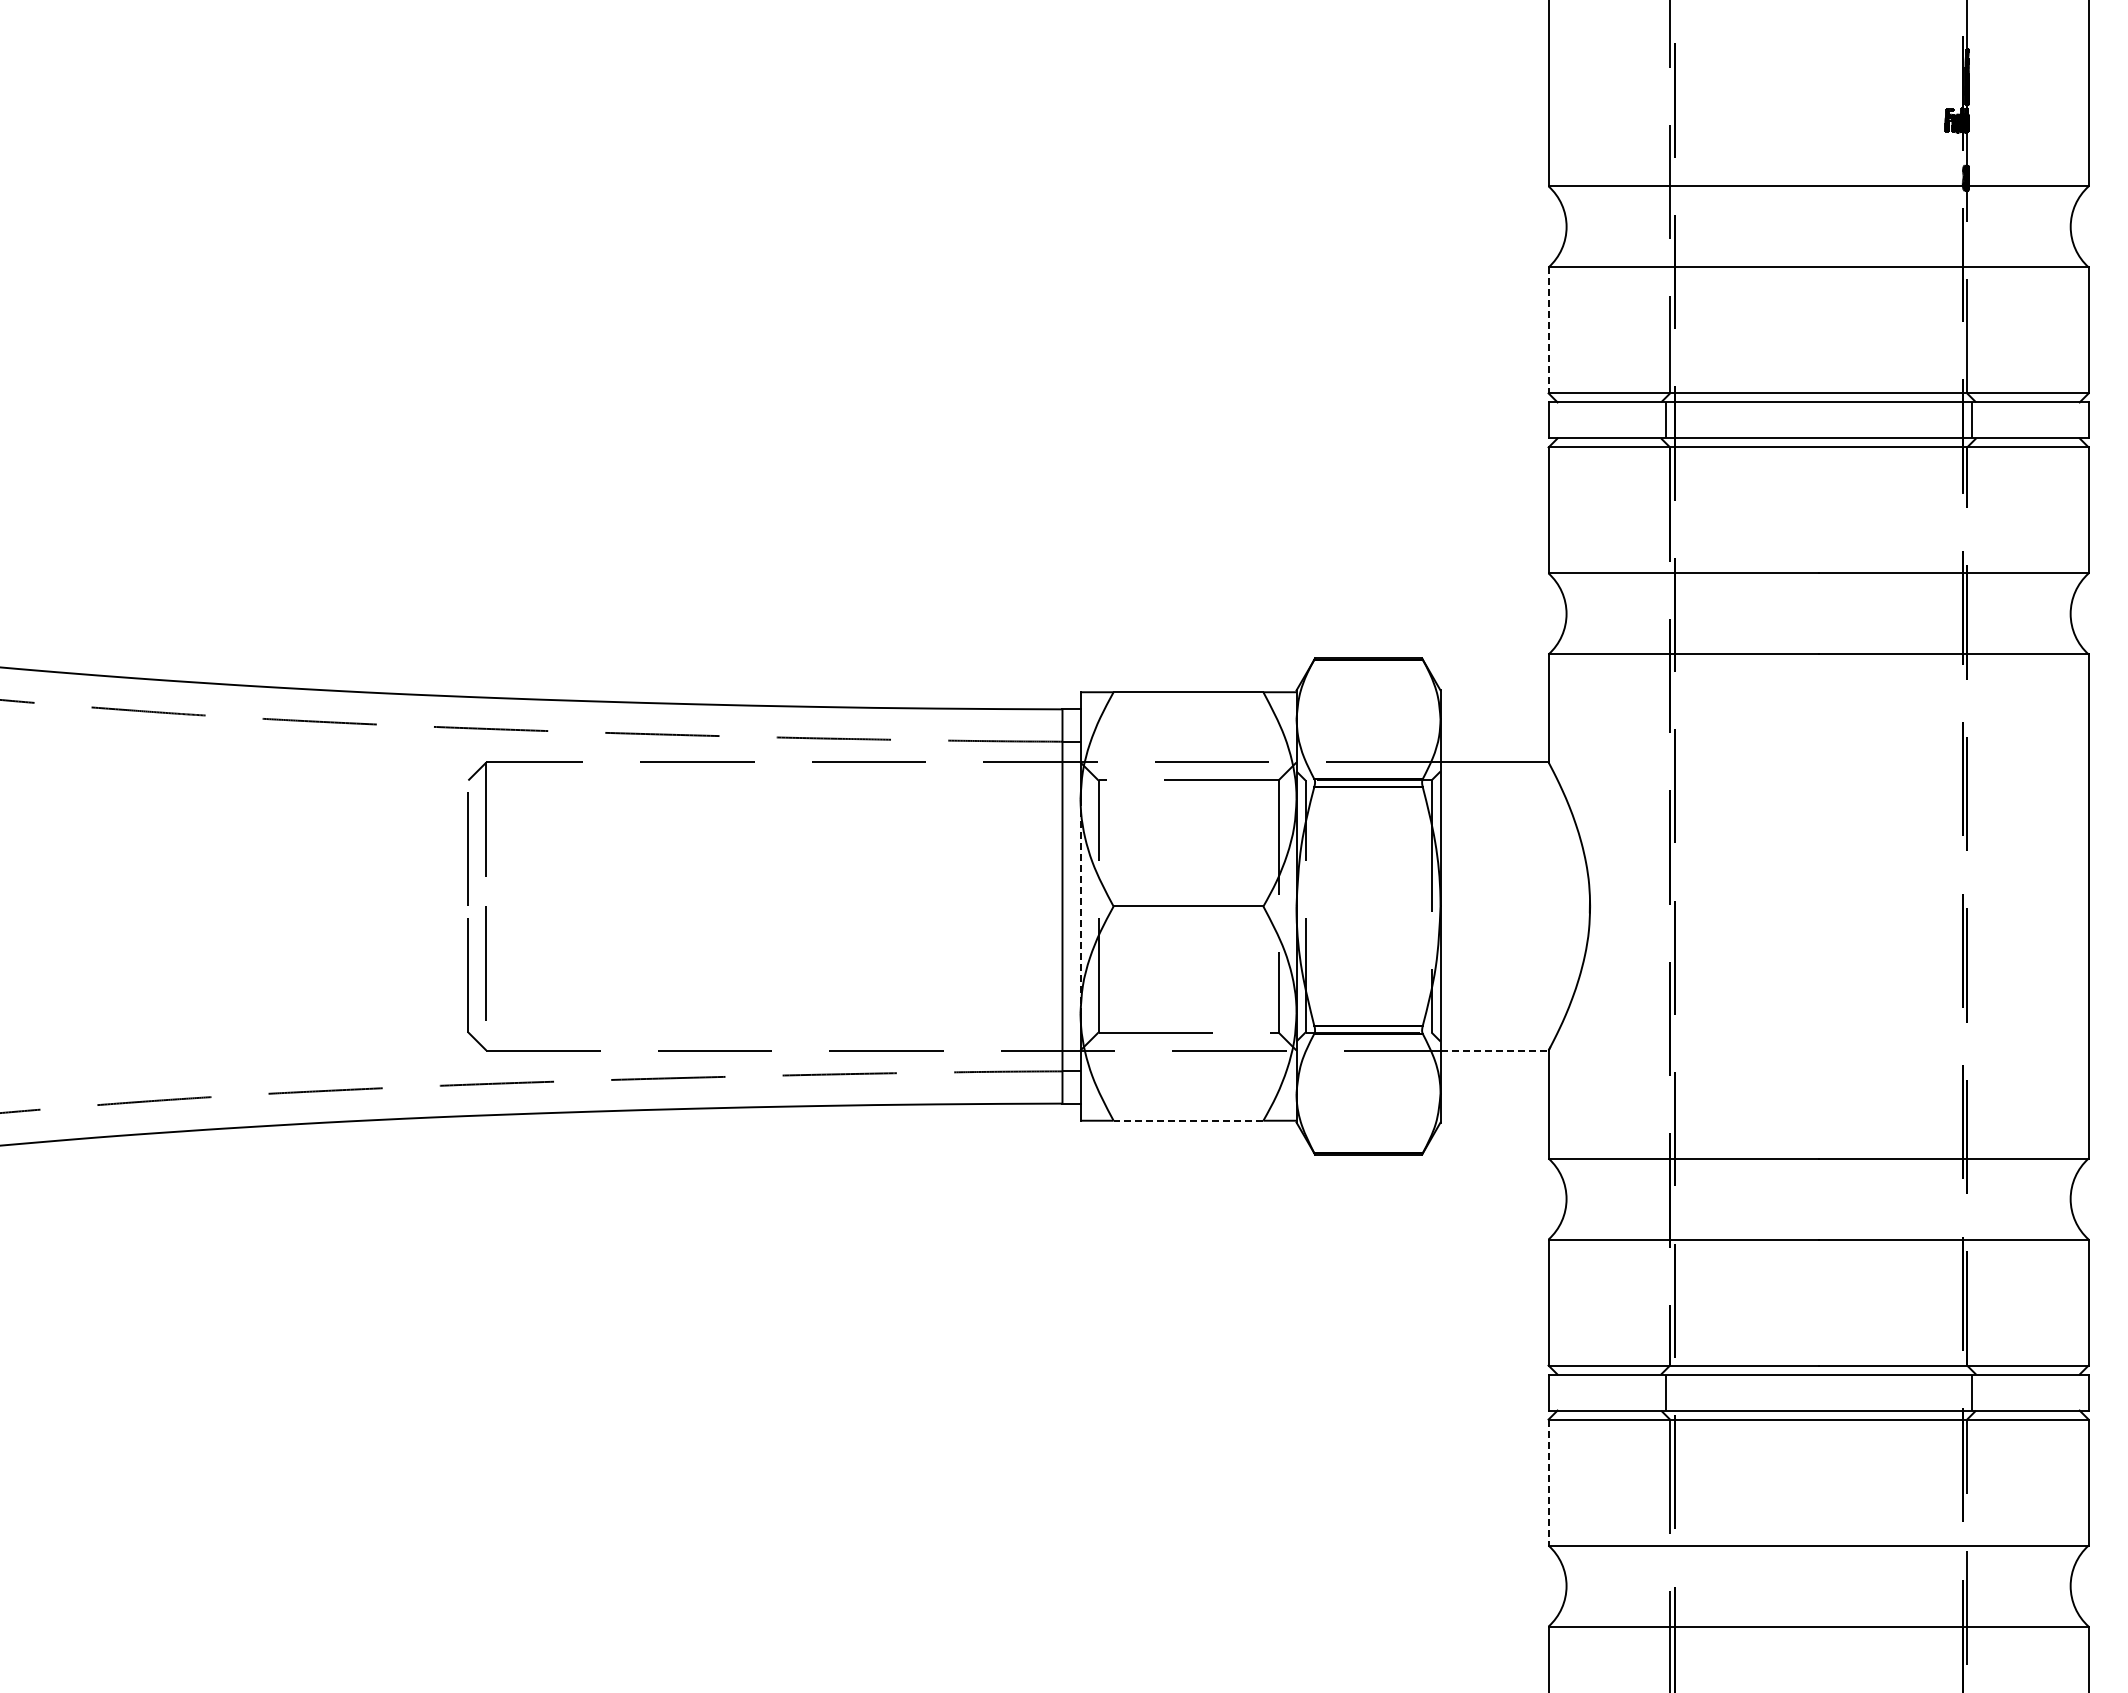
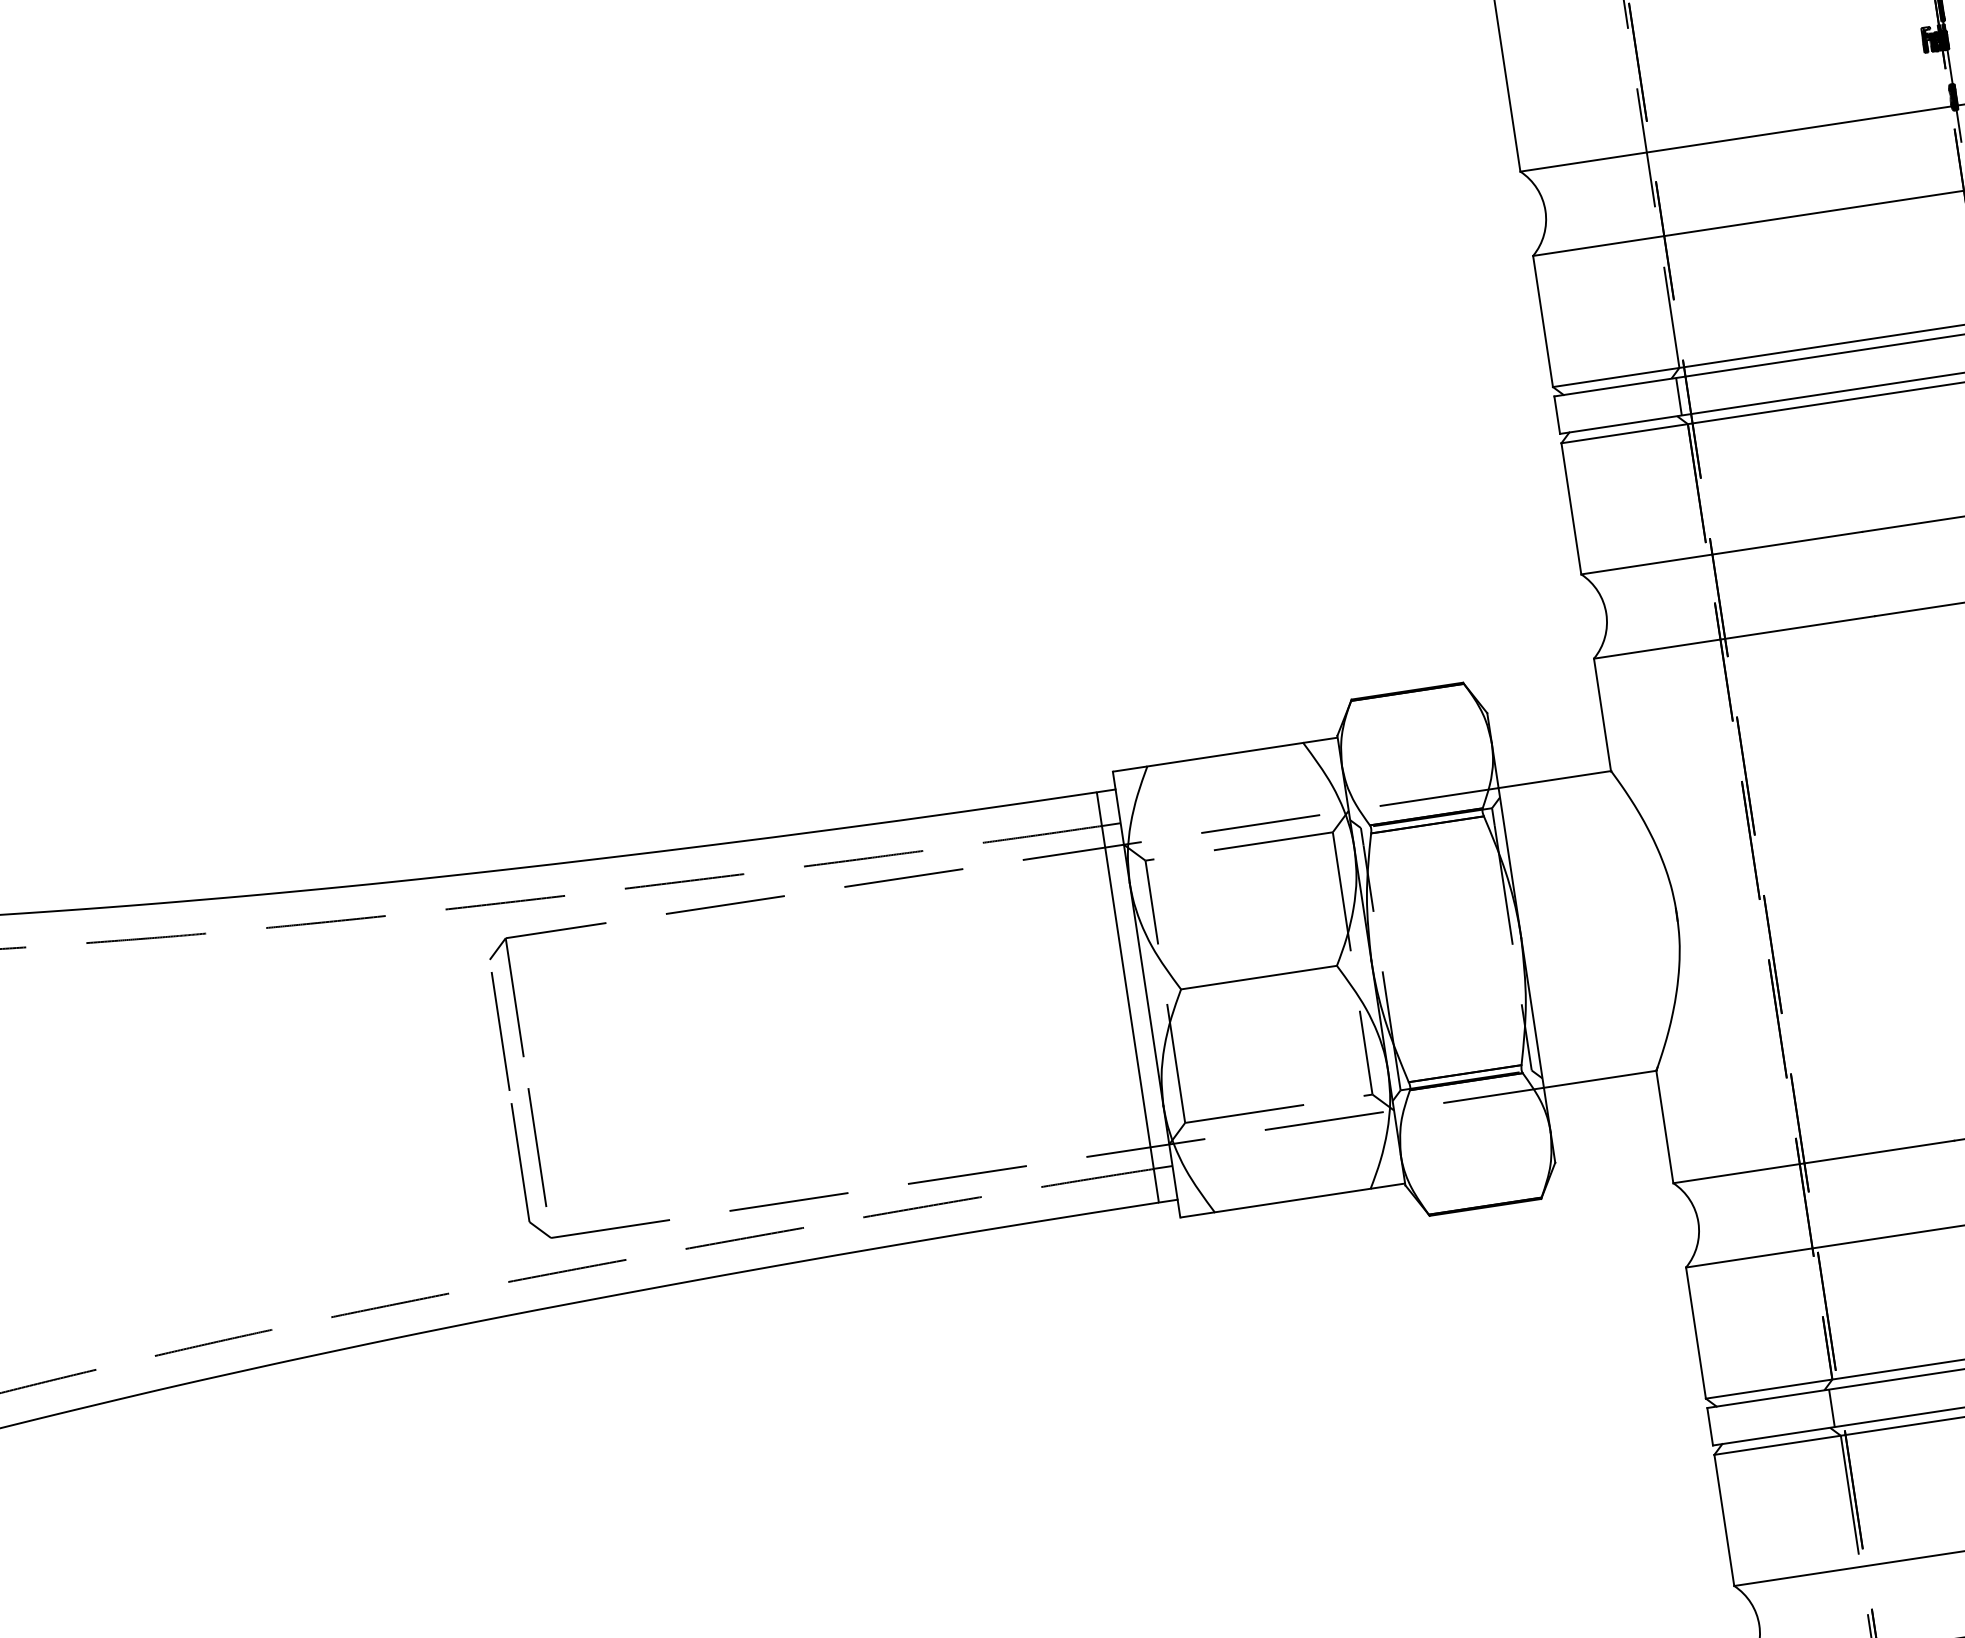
line: (1548, 330) -> (1542, 321), dashed -> solid
line: (1080, 906) -> (1146, 994), dashed -> solid
line: (1495, 1050) -> (1601, 1079), dashed -> solid
line: (1188, 1120) -> (1292, 1200), dashed -> solid
line: (1548, 1483) -> (1724, 1521), dashed -> solid

